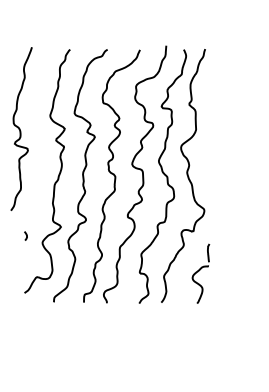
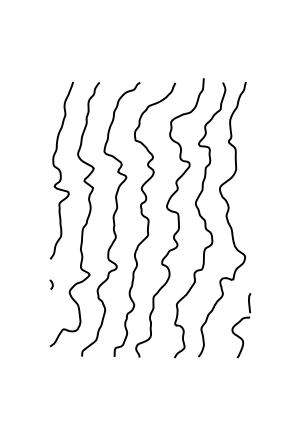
curve: (20, 128) -> (60, 170), moved

